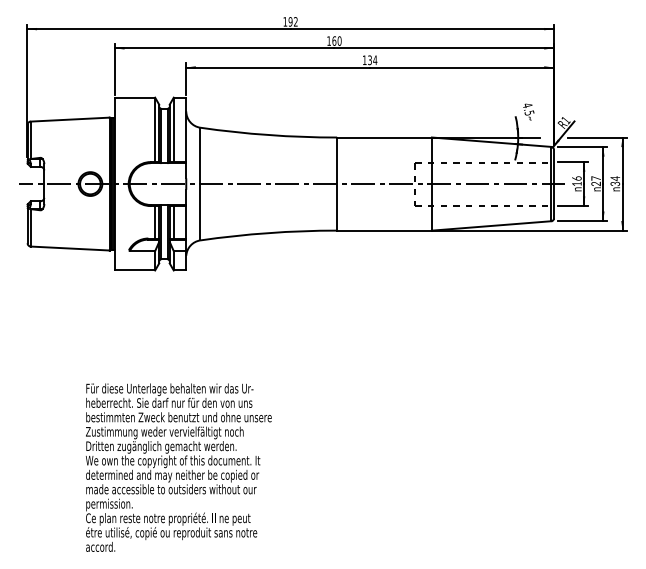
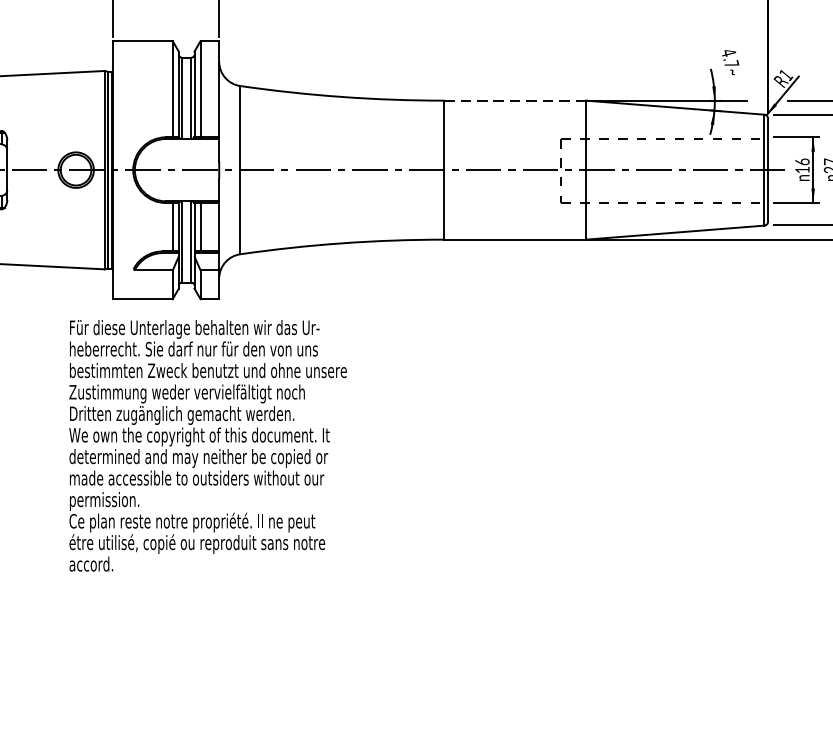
text: (529, 112) -> (731, 63), 4.5 -> 4.7
line: (384, 137) -> (515, 100), solid -> dashed
text: (178, 467) -> (207, 445), moved

